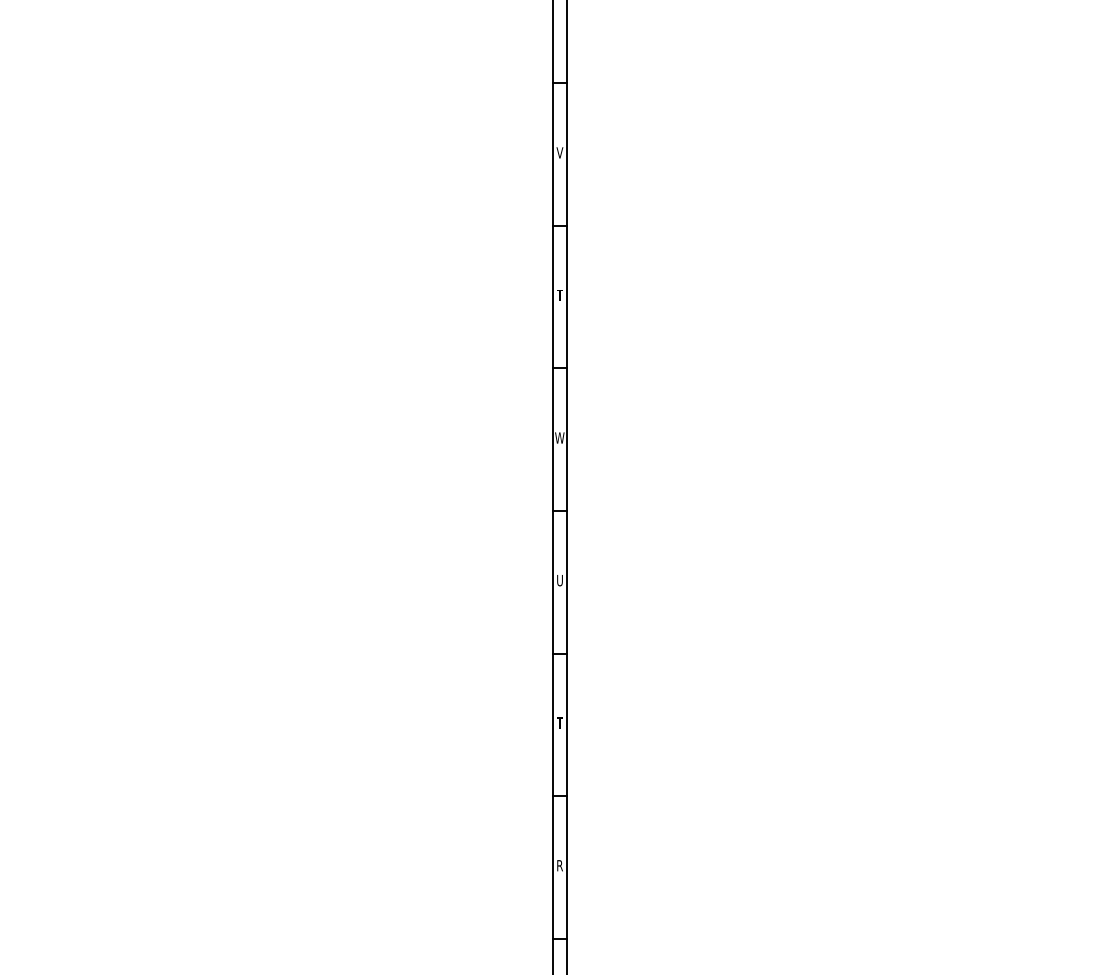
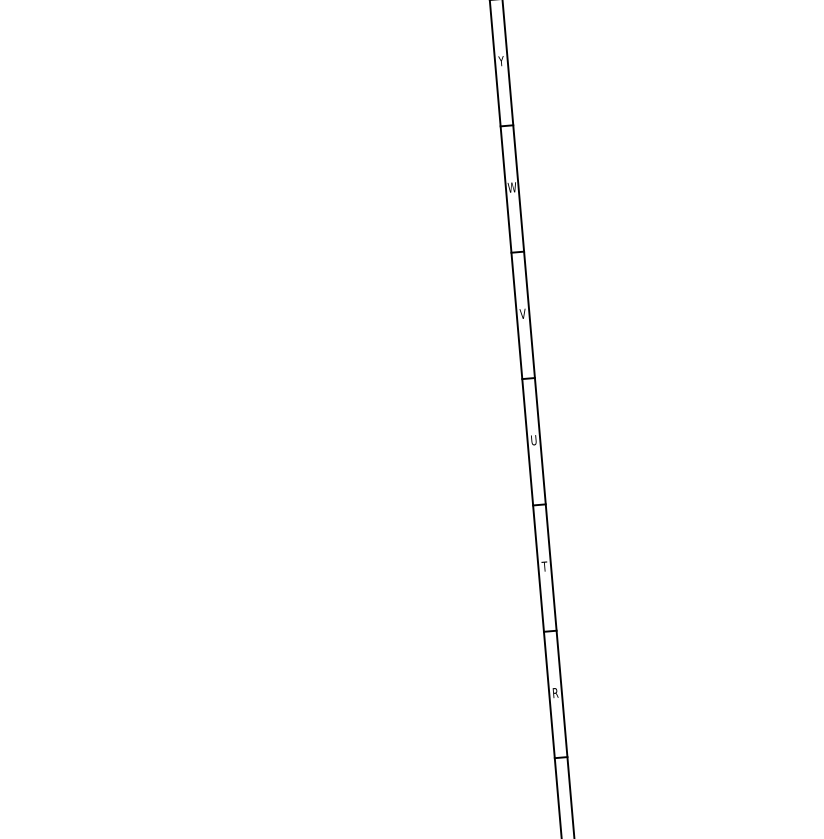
text: (559, 152) -> (500, 60), V -> Y
text: (559, 295) -> (511, 187), T -> W
text: (559, 437) -> (522, 313), W -> V

